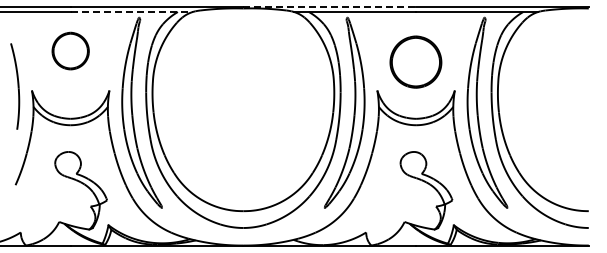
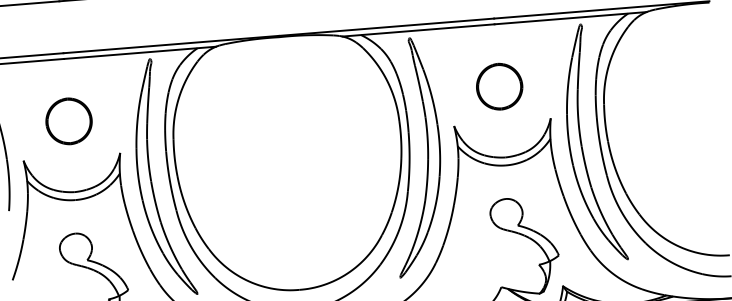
line: (330, 7) -> (387, 27), dashed -> solid
line: (131, 12) -> (139, 53), dashed -> solid
part: (70, 50) -> (68, 120), moved
part: (416, 61) -> (500, 85), size x0.71

